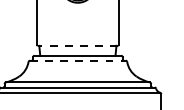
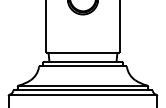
line: (78, 45) -> (83, 52), dashed -> solid
line: (78, 61) -> (83, 66), dashed -> solid

